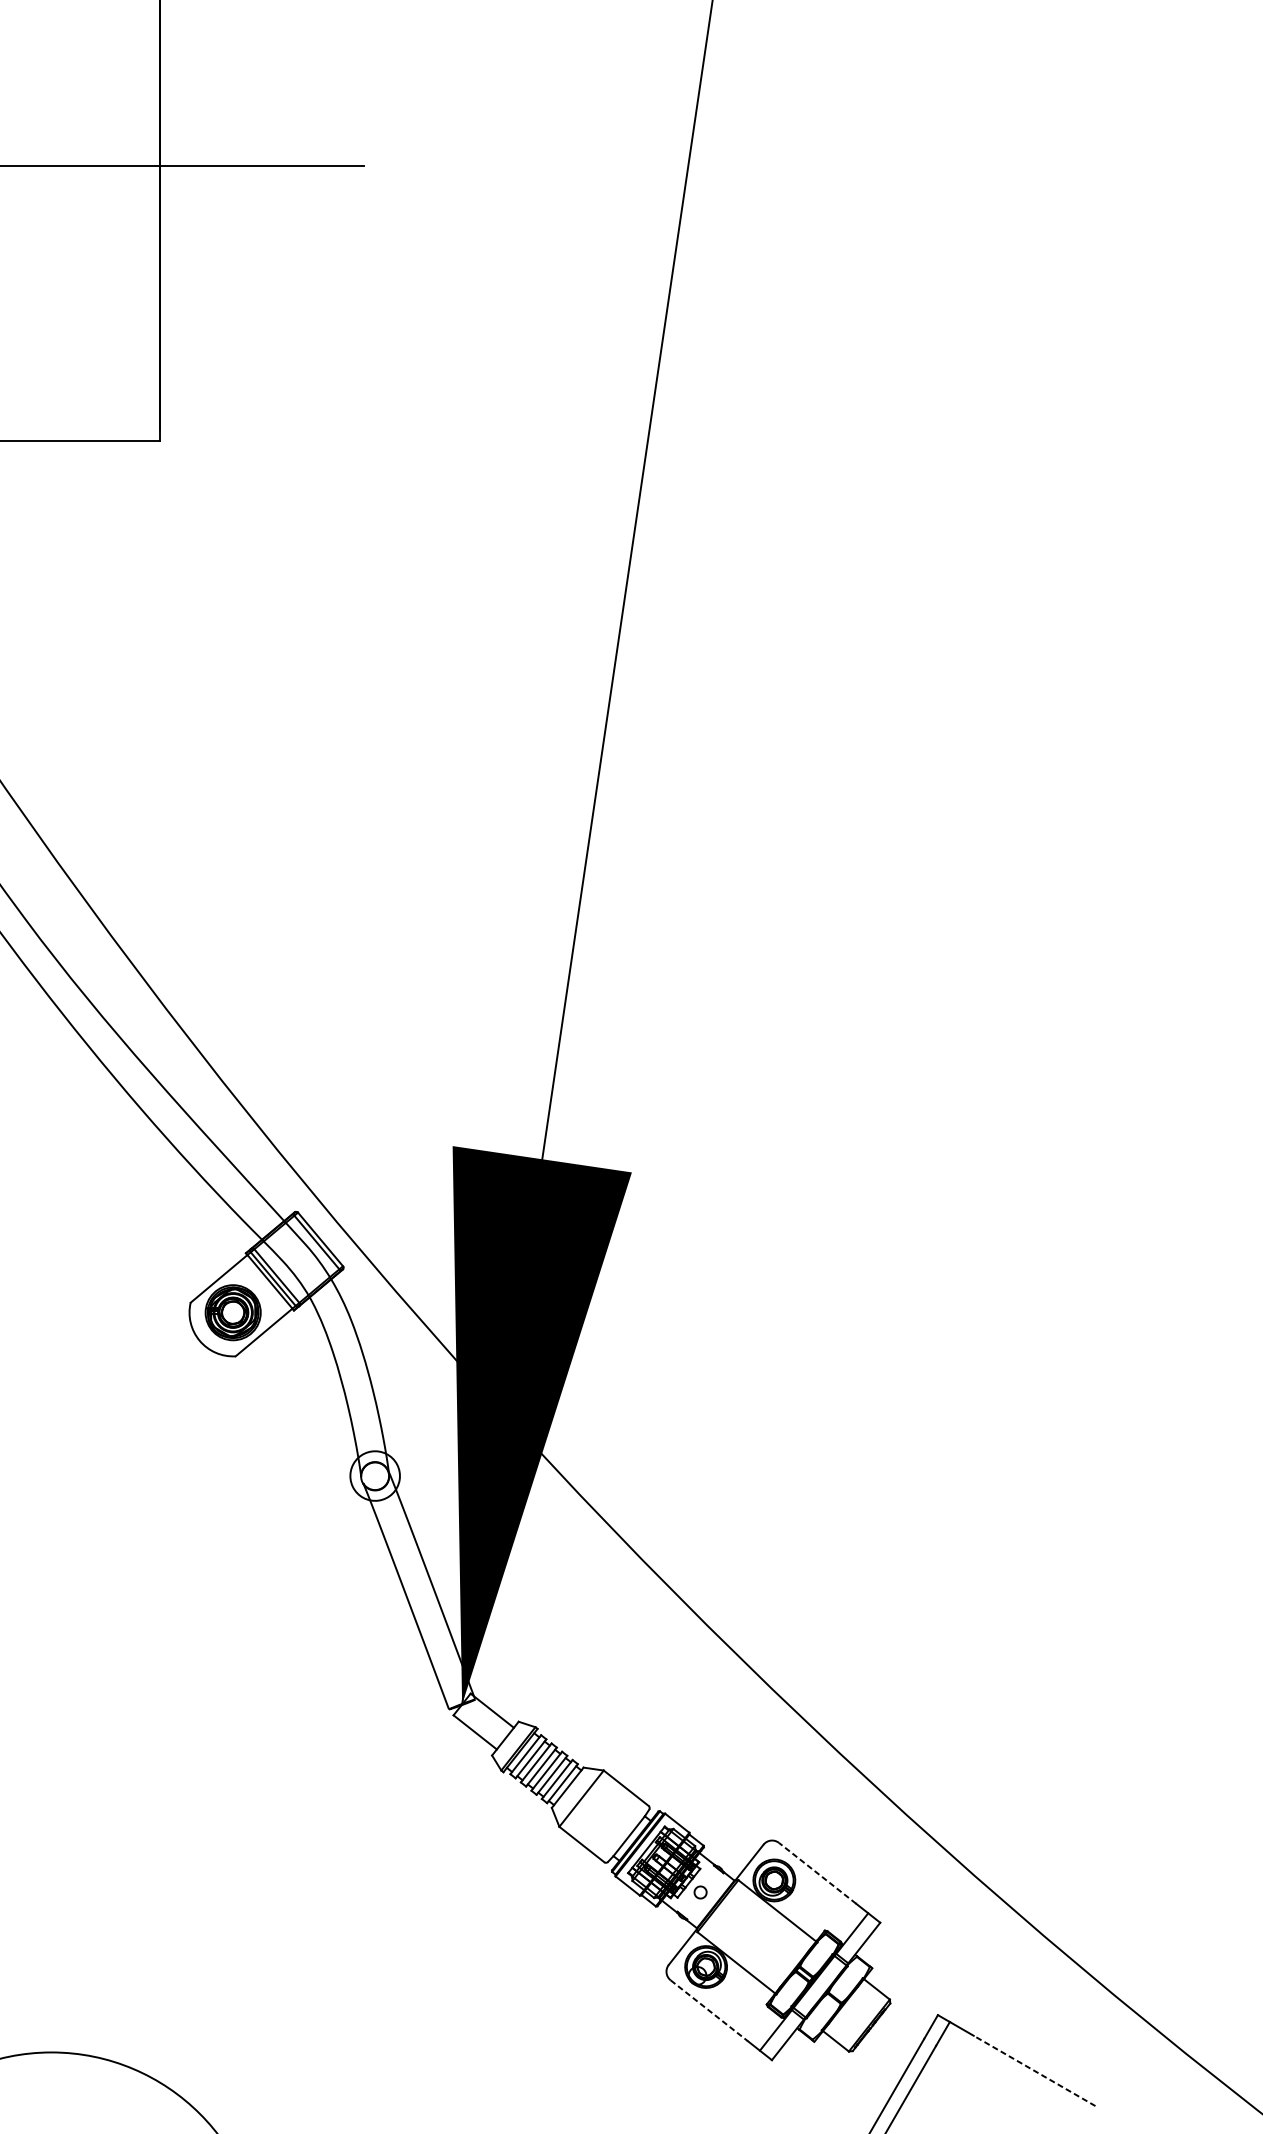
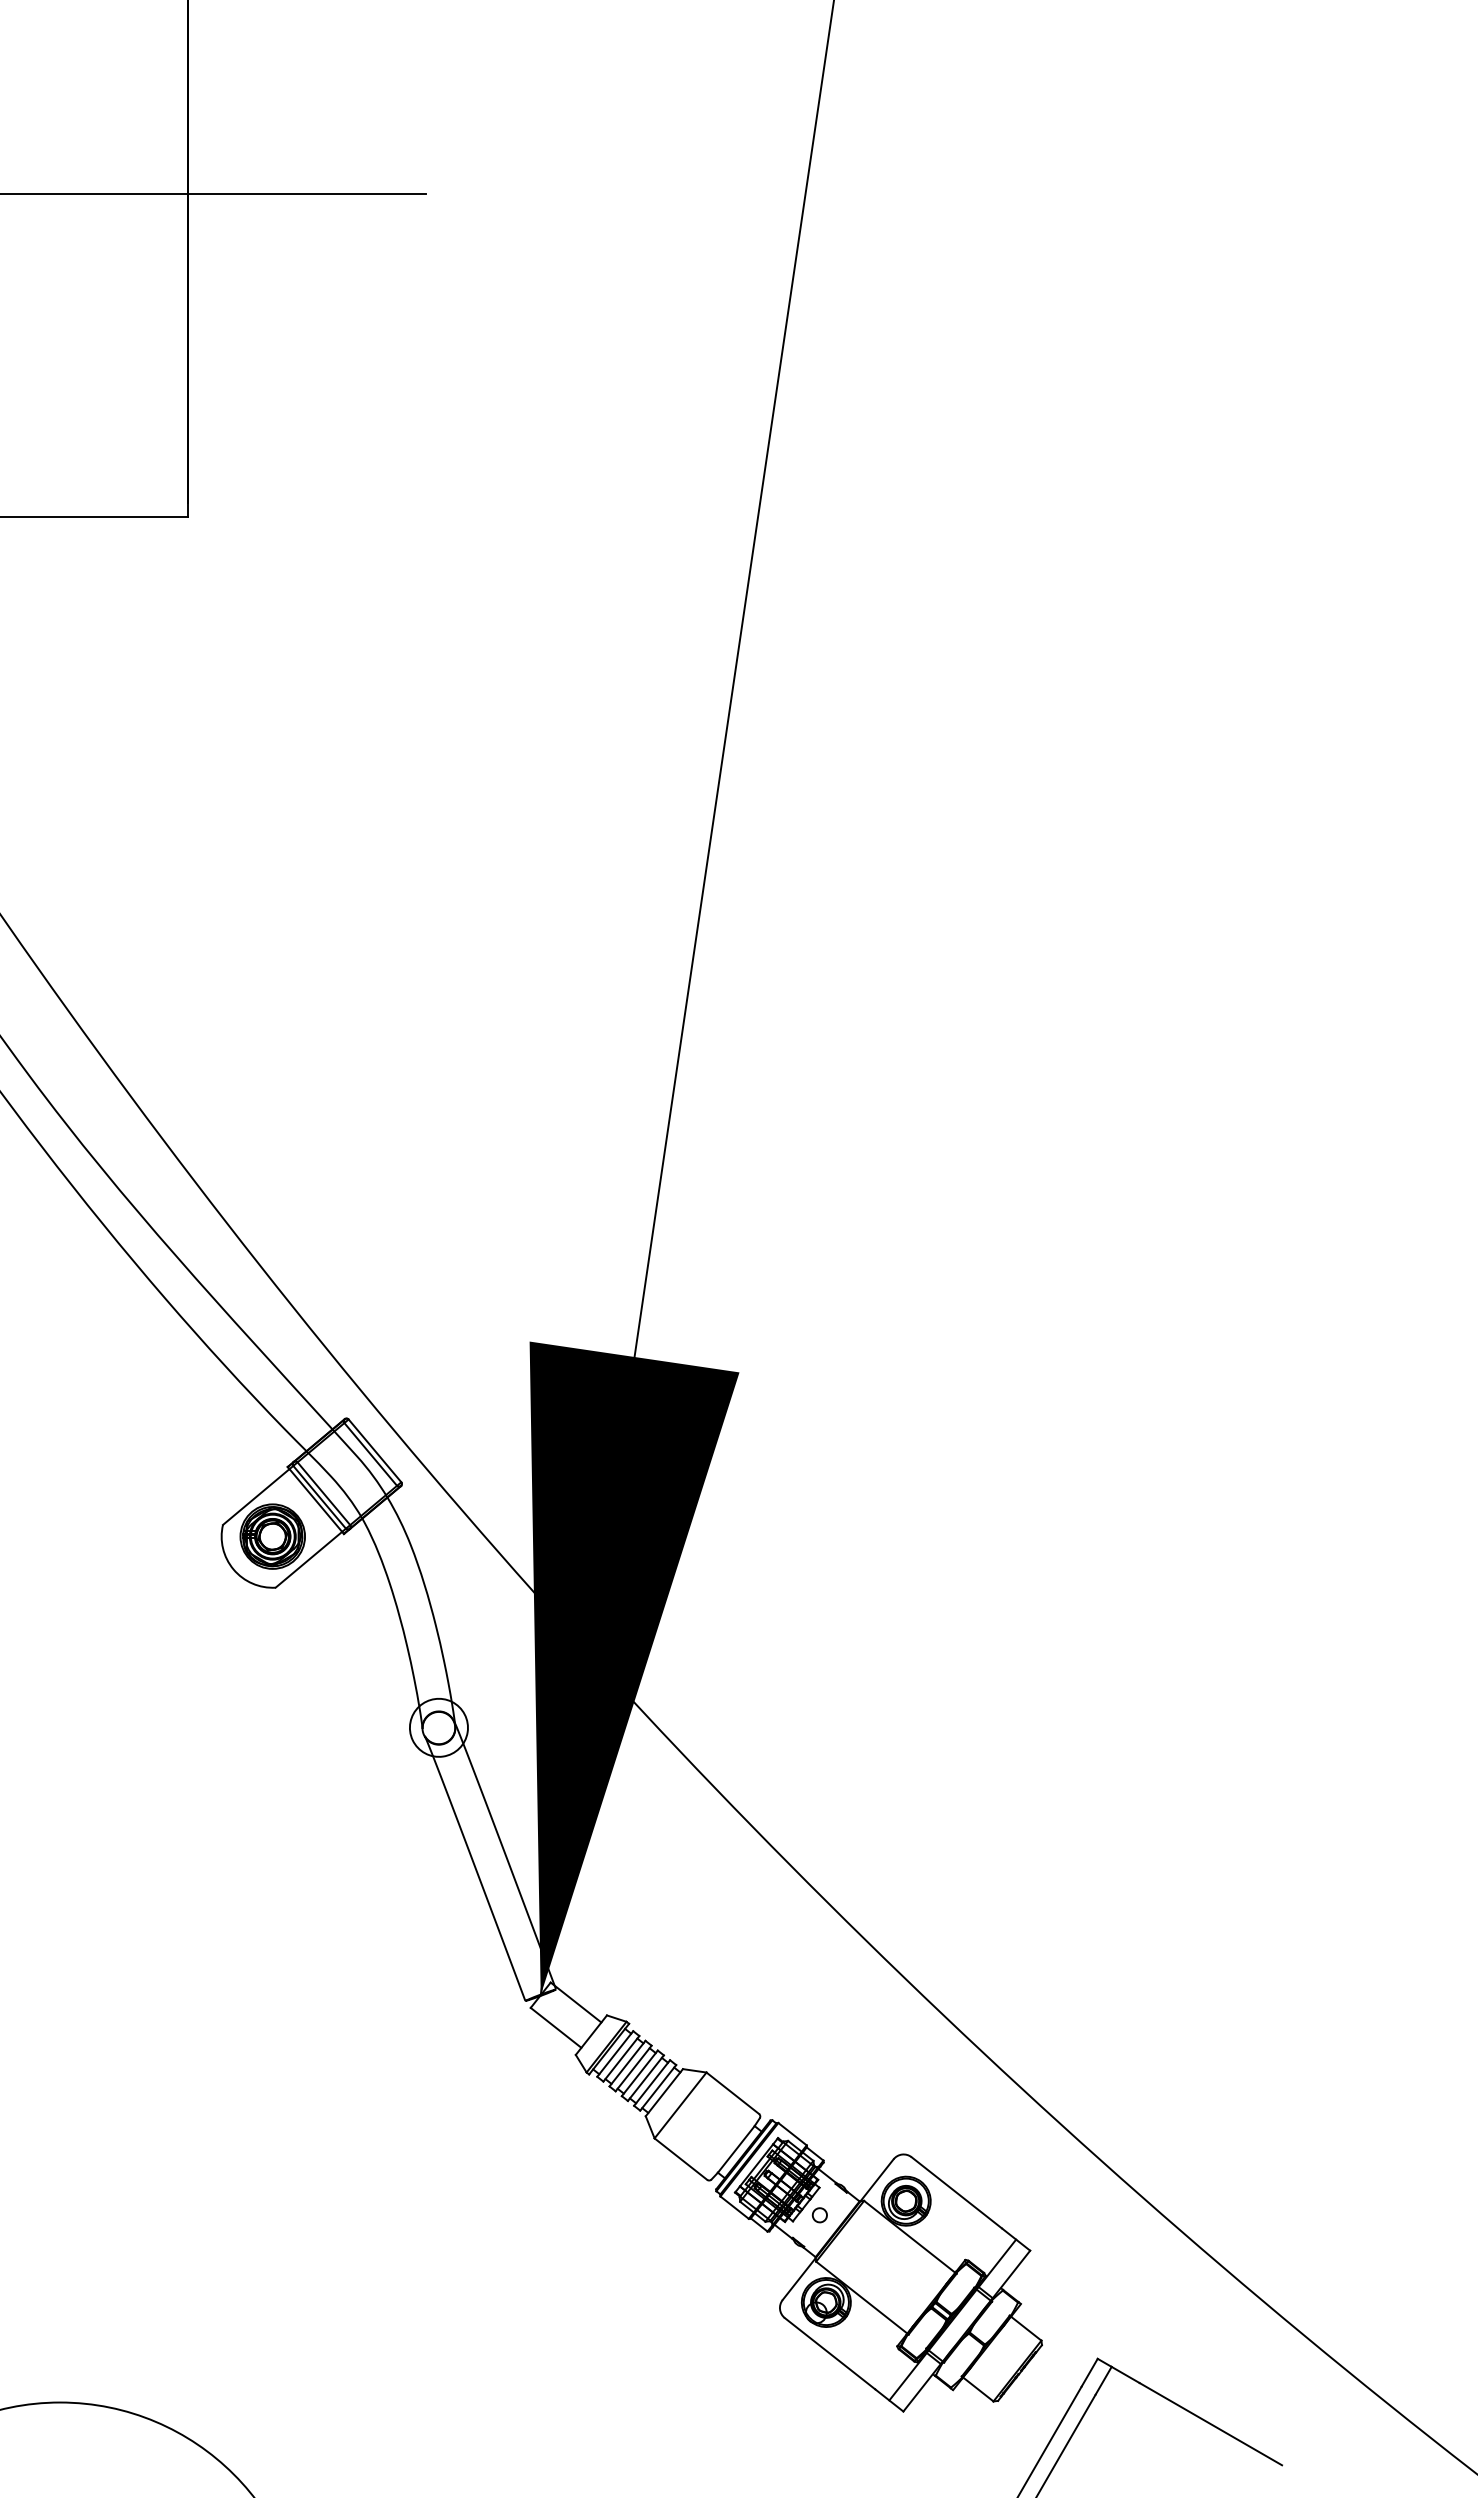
line: (817, 1873) -> (956, 2192), dashed -> solid
line: (709, 2010) -> (830, 2353), dashed -> solid
line: (1034, 2070) -> (1210, 2423), dashed -> solid

